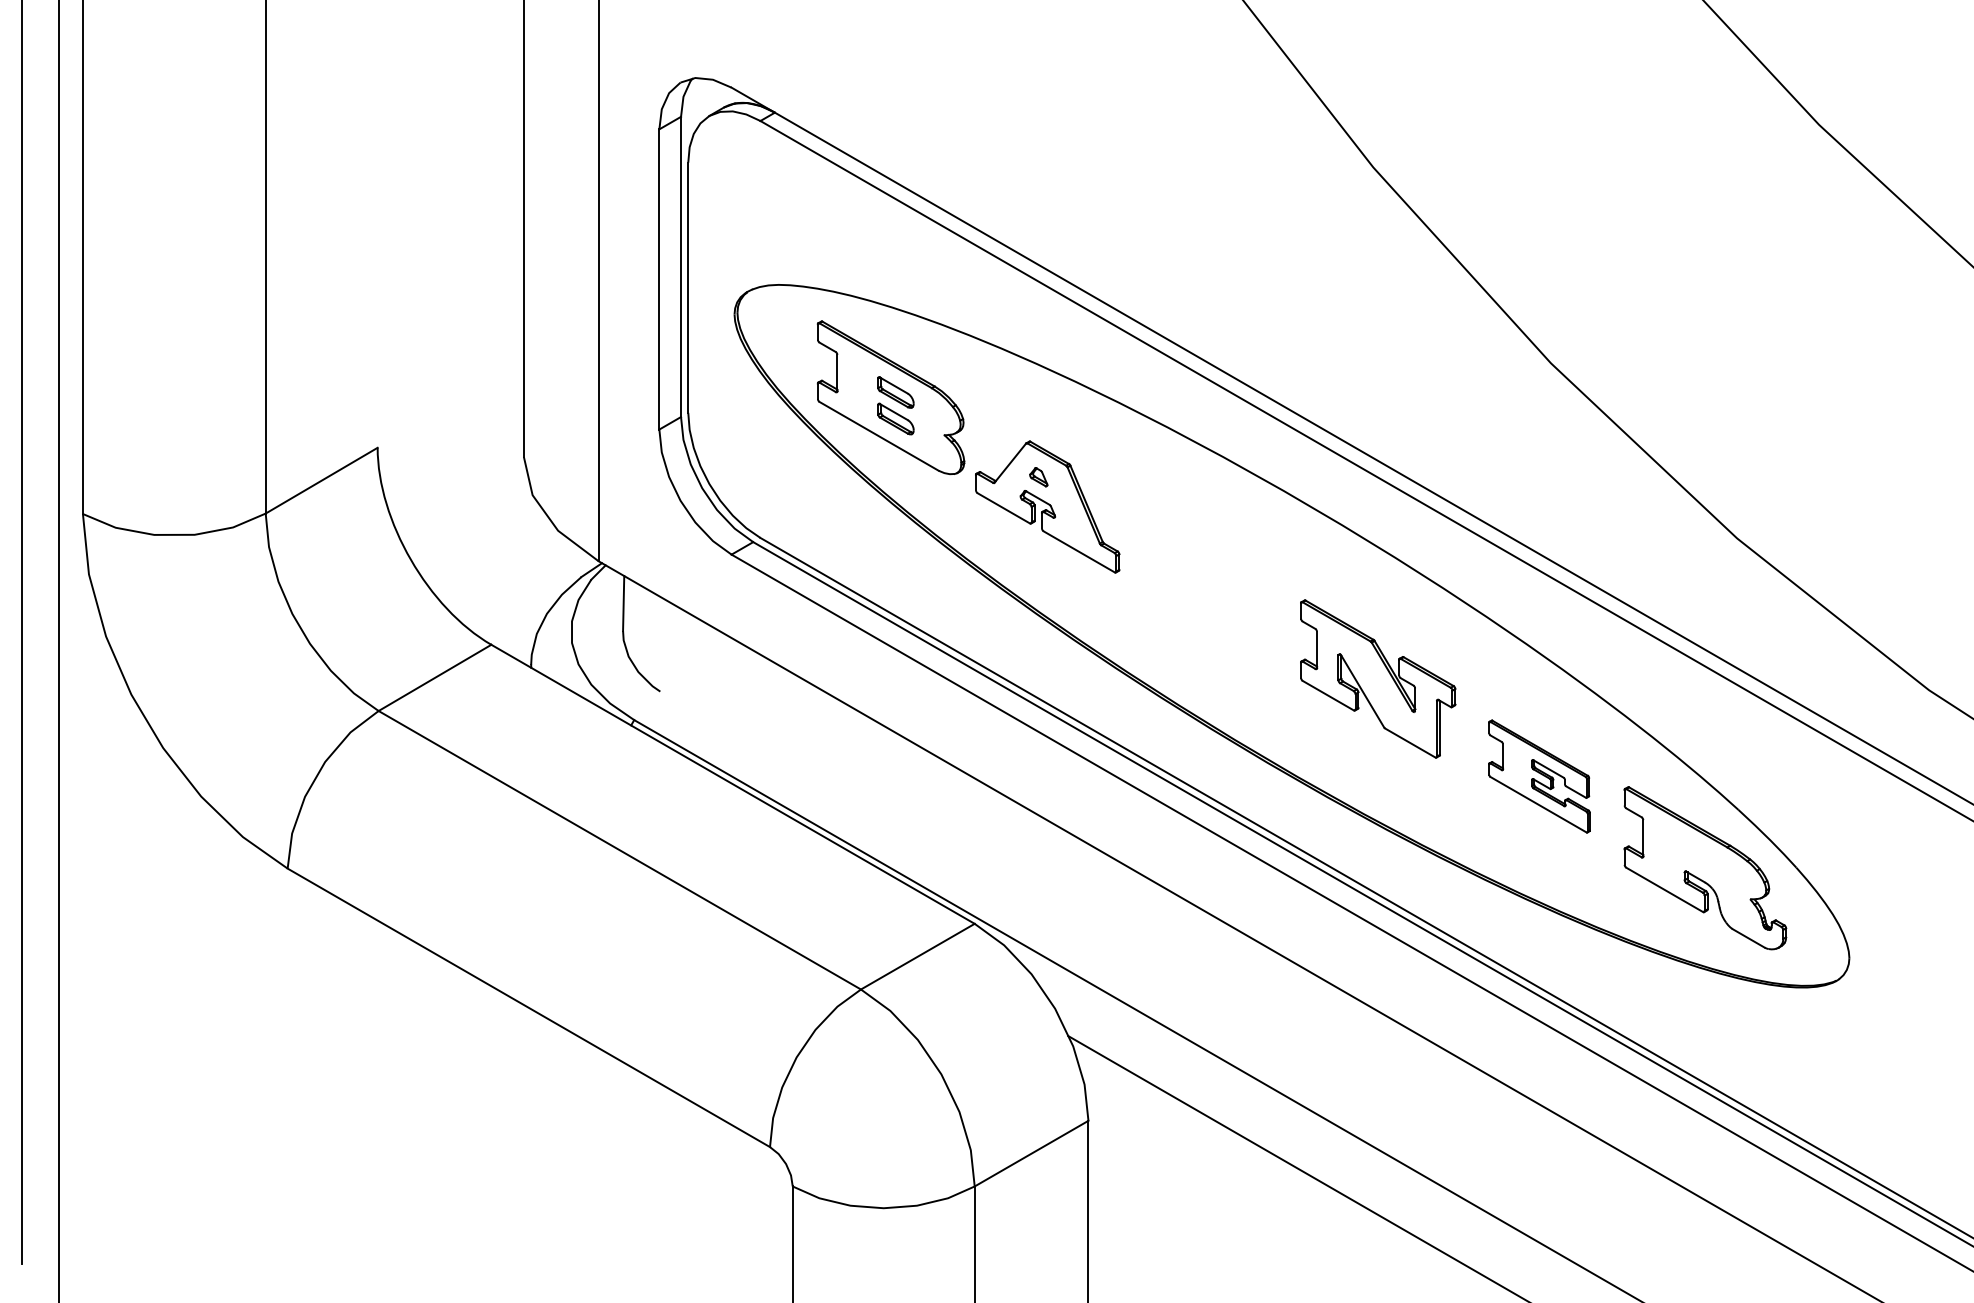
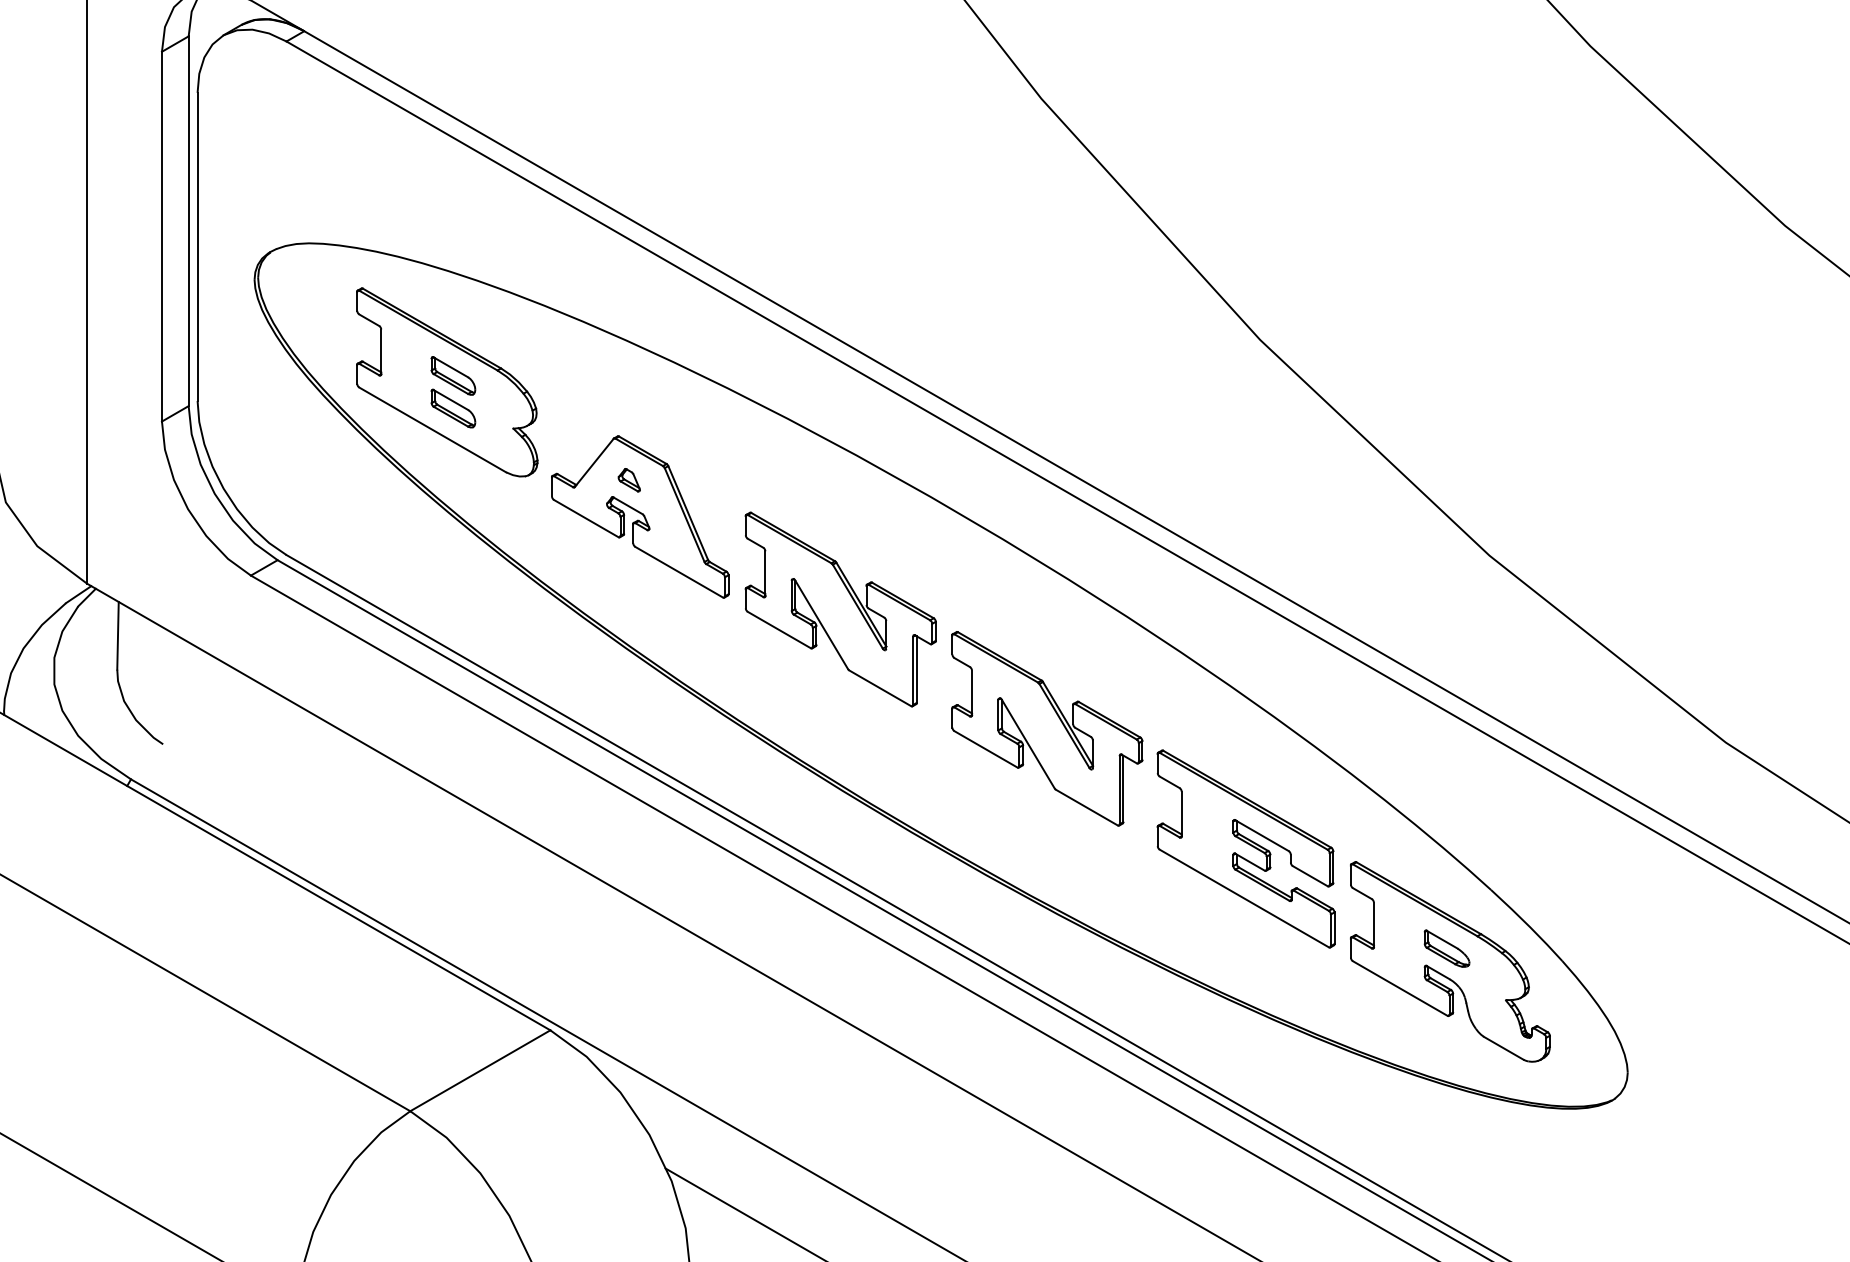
part: (1210, 581) -> (840, 608), added
part: (1539, 776) -> (1246, 848), size x1.43
part: (1702, 857) -> (1446, 948), added

